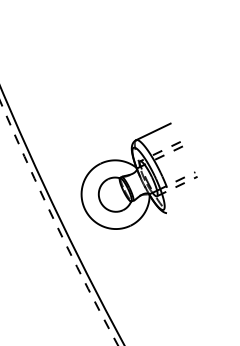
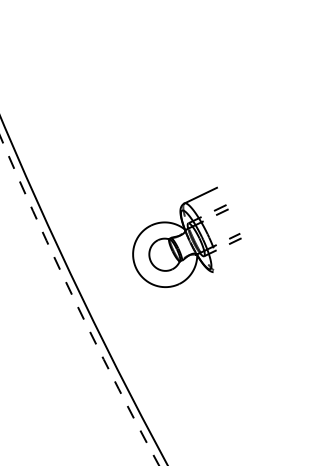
part: (139, 176) -> (187, 237), size x0.7

